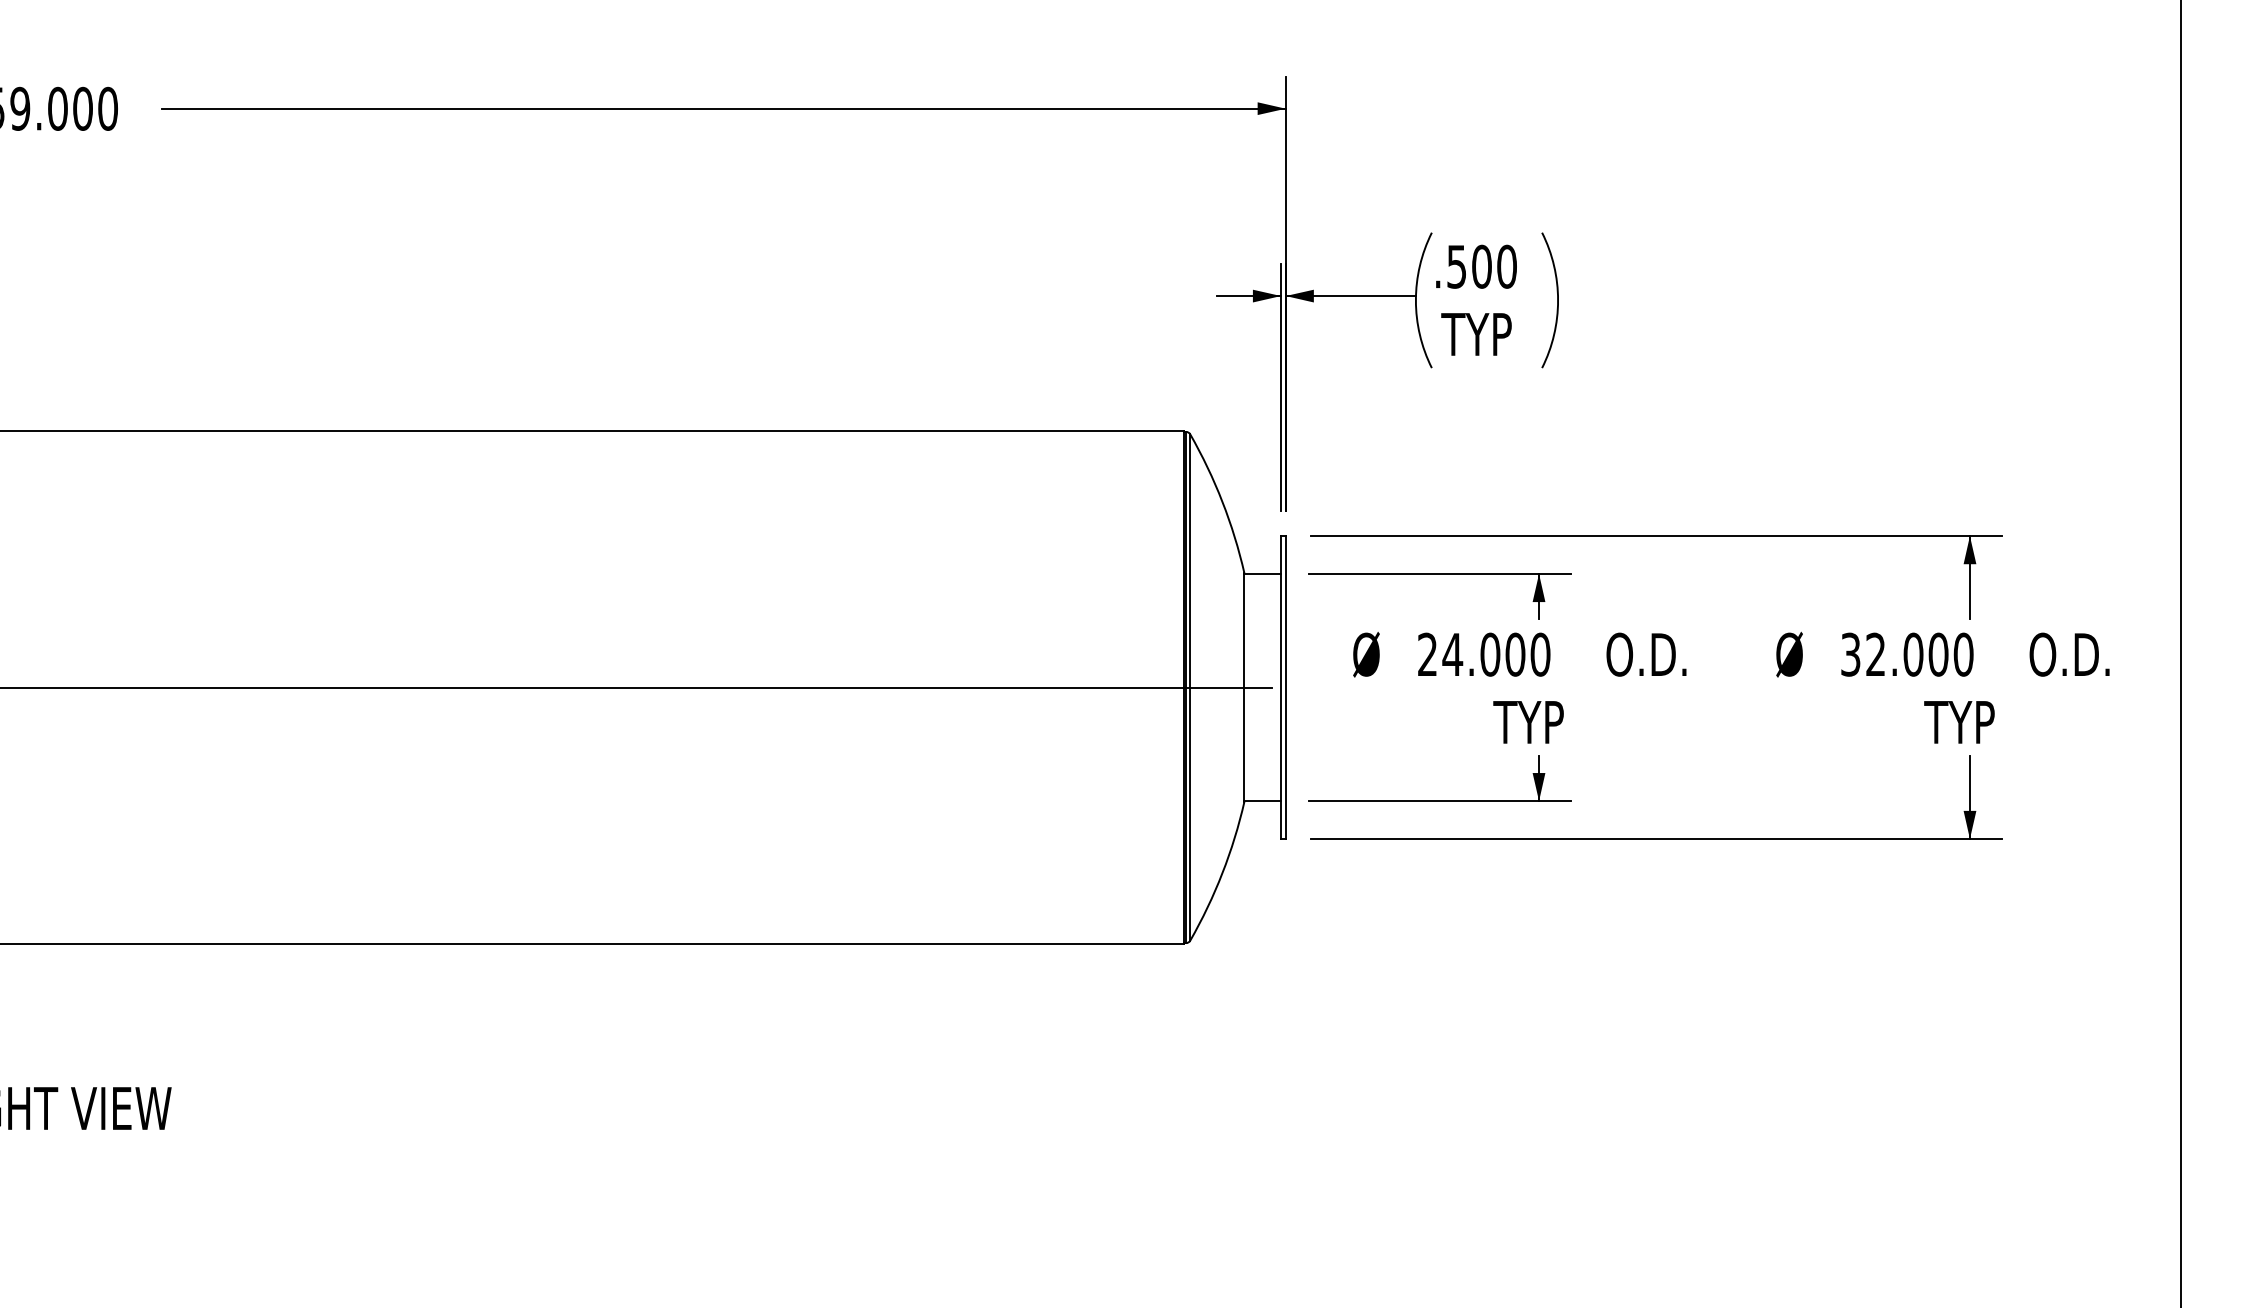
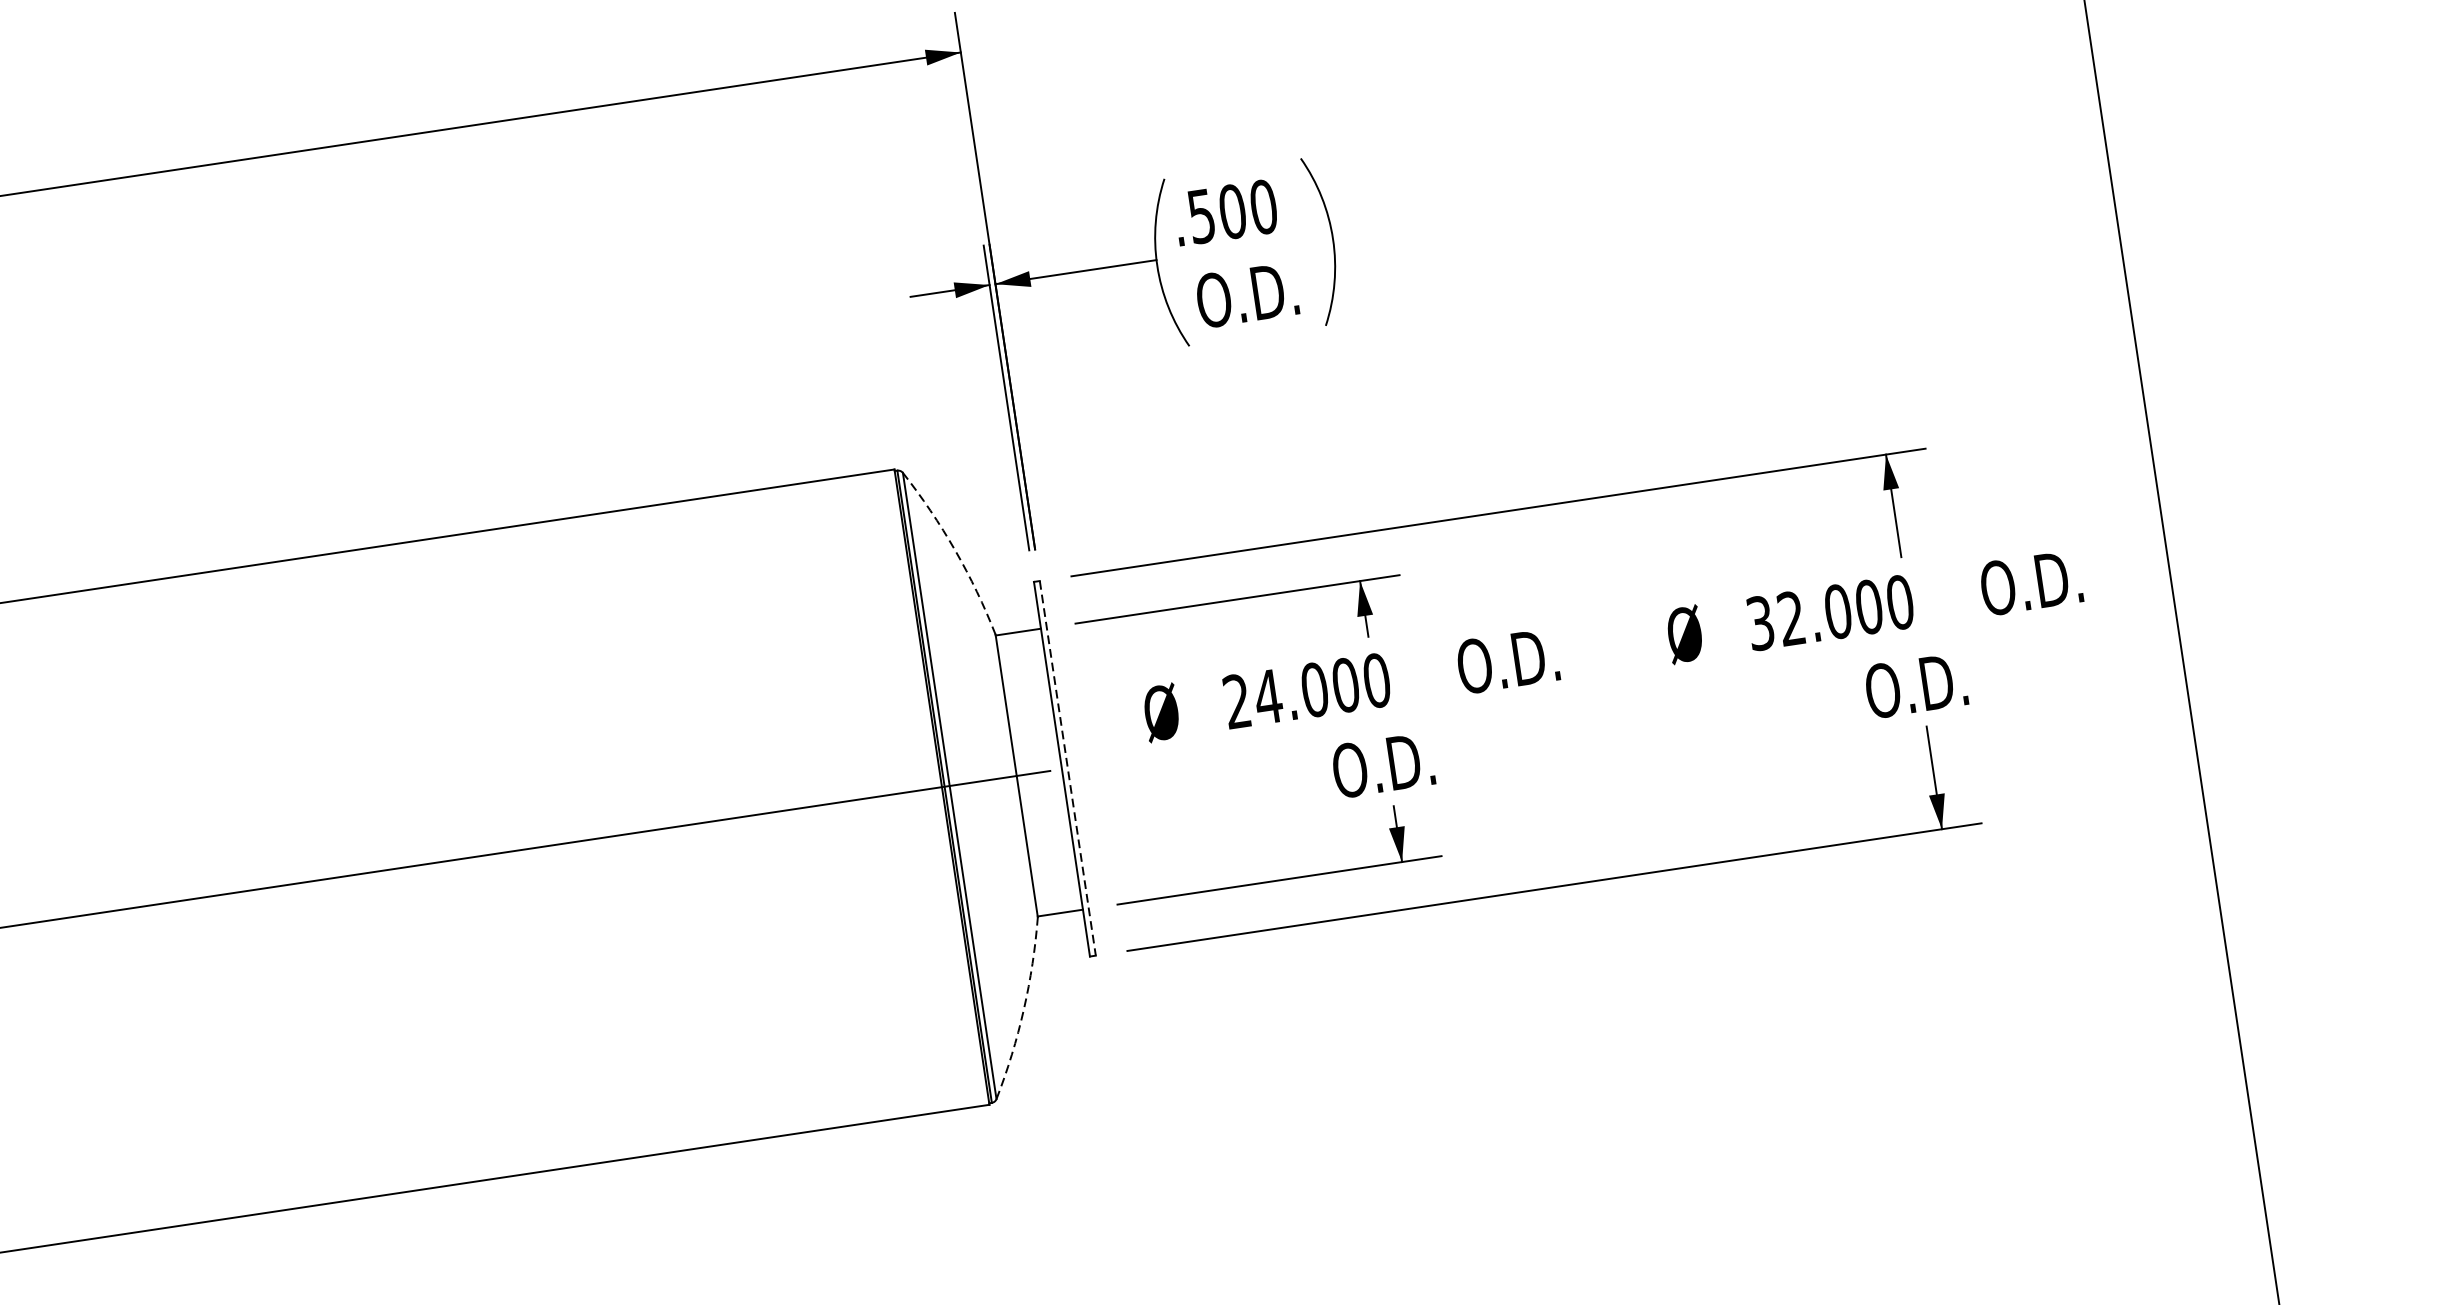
text: (1482, 334) -> (1245, 295), TYP -> O.D.
arc: (1222, 501) -> (955, 549), solid -> dashed
line: (1285, 688) -> (1067, 769), solid -> dashed
text: (1534, 722) -> (1381, 765), TYP -> O.D.
text: (1965, 722) -> (1914, 685), TYP -> O.D.
arc: (1222, 873) -> (1023, 1010), solid -> dashed

